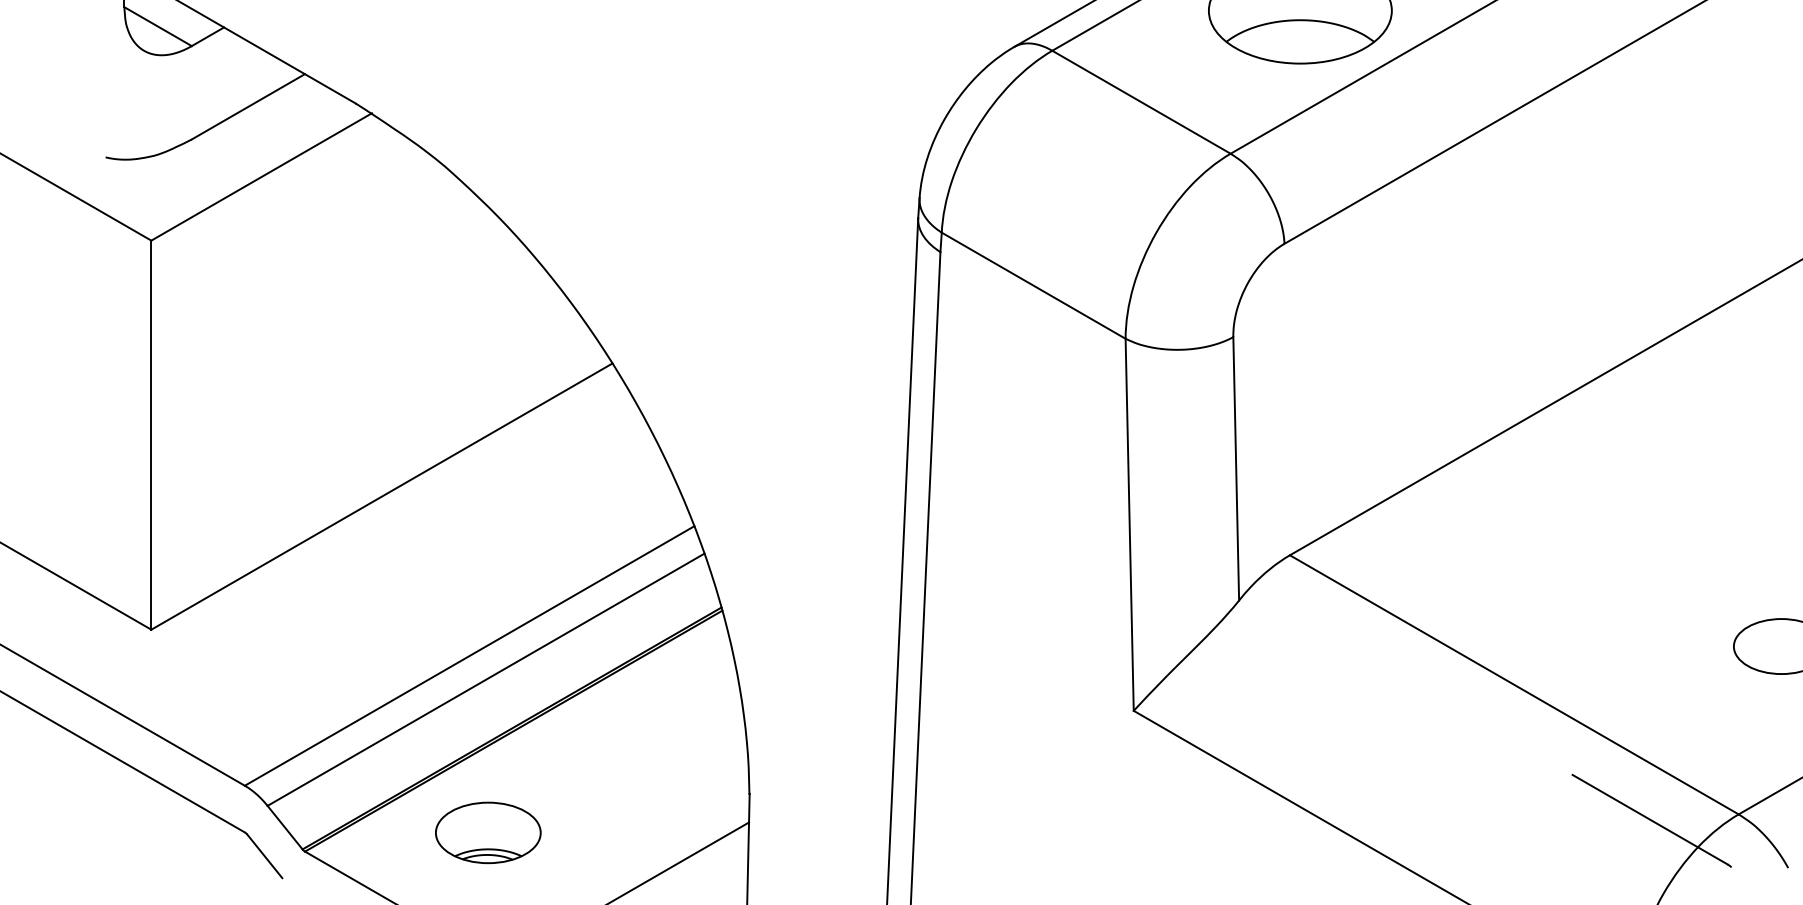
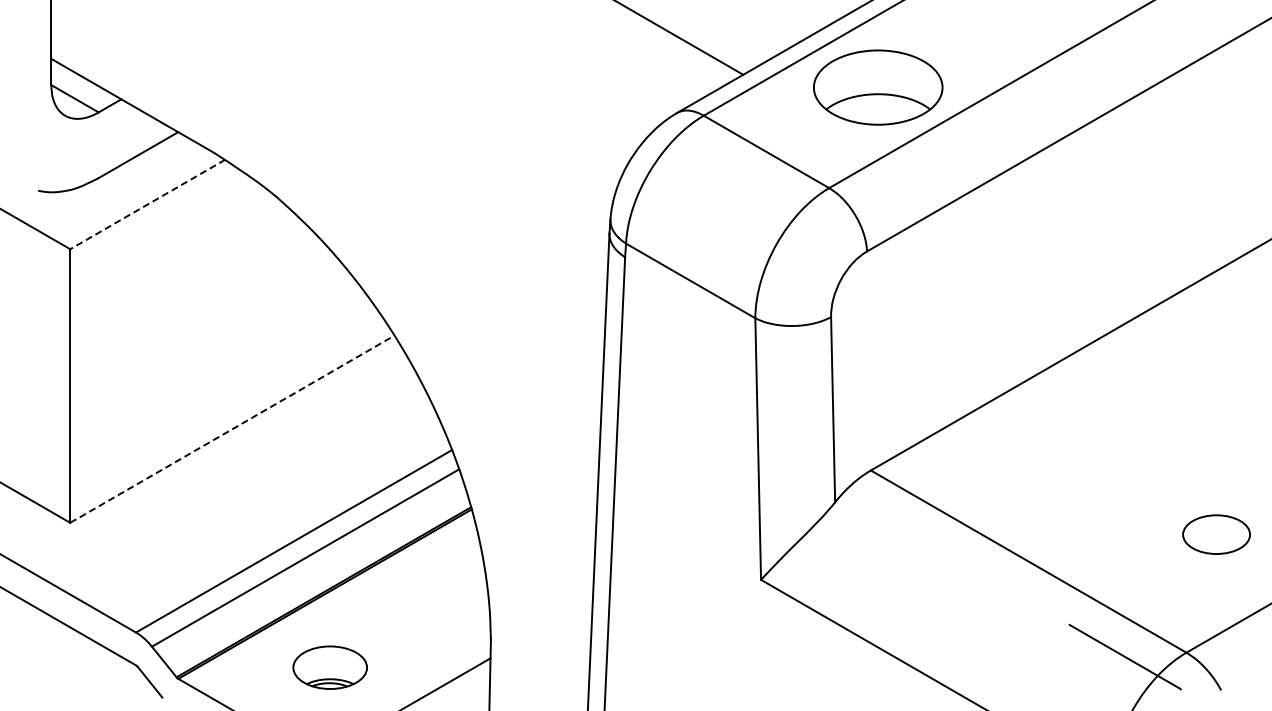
line: (261, 177) -> (147, 204), solid -> dashed
line: (382, 495) -> (232, 428), solid -> dashed
part: (487, 832) -> (329, 667), moved

